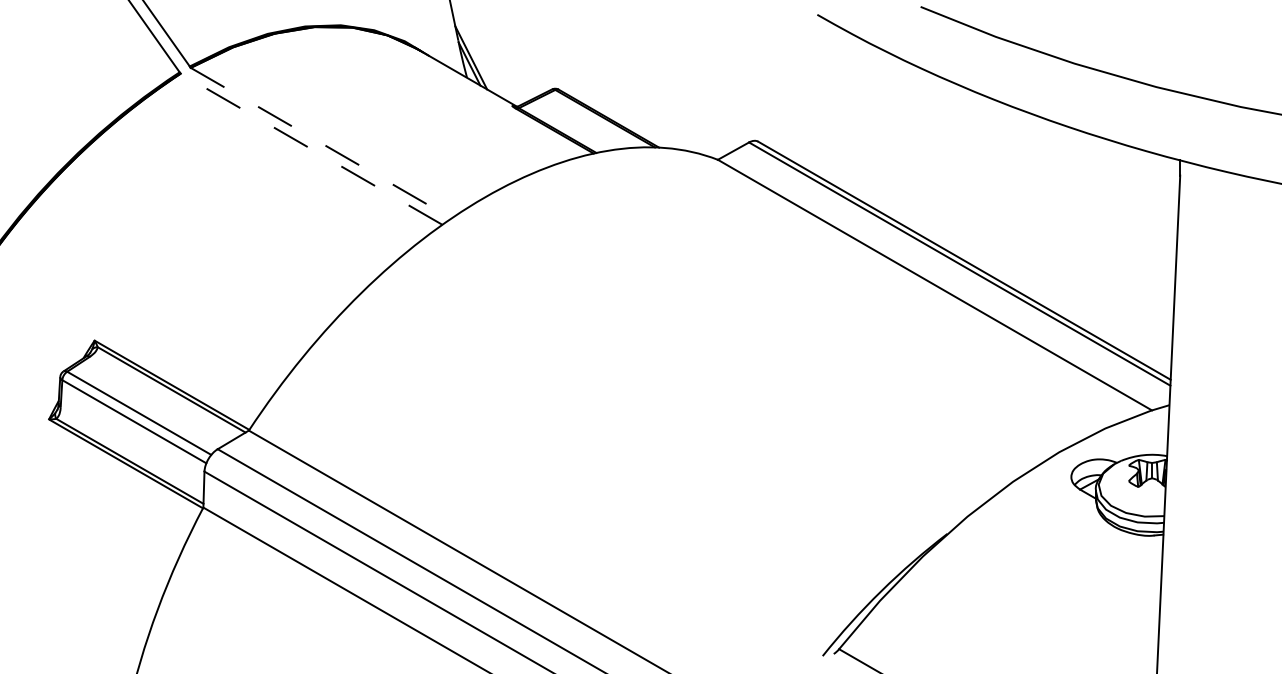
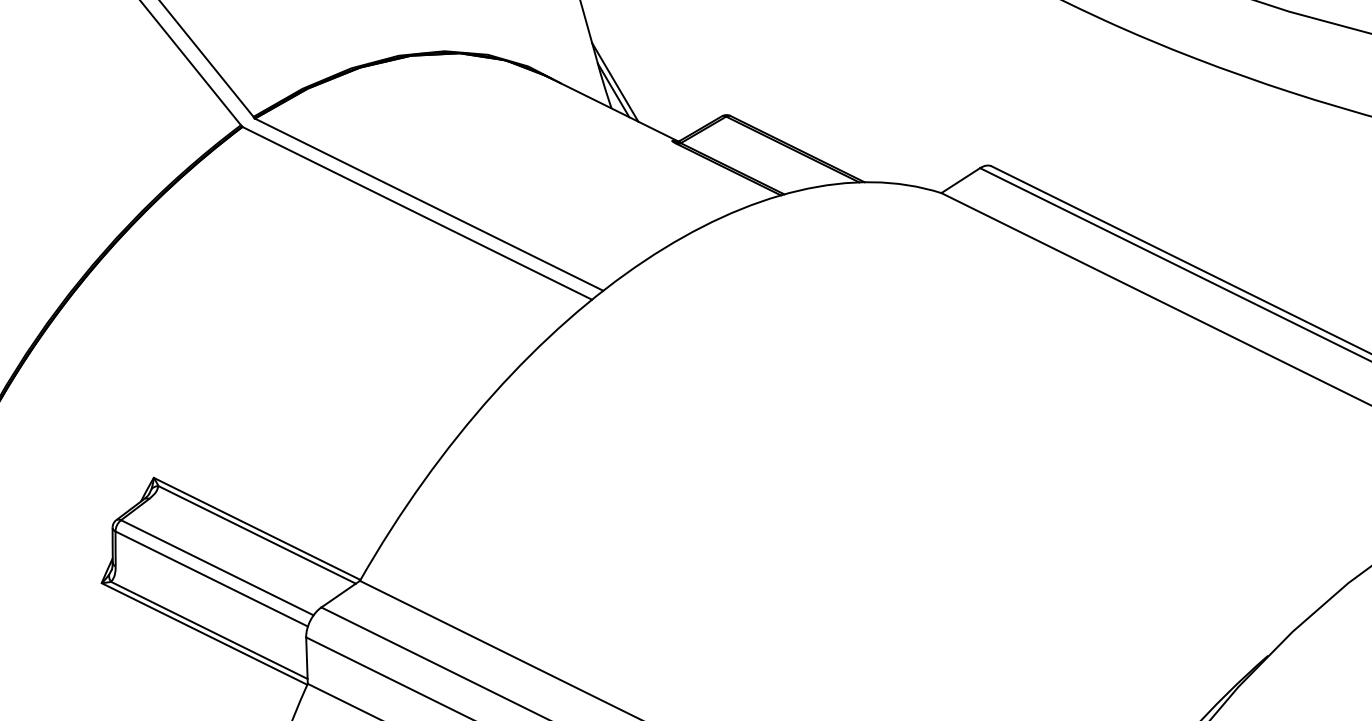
line: (321, 143) -> (429, 205), dashed -> solid
line: (311, 149) -> (417, 213), dashed -> solid

